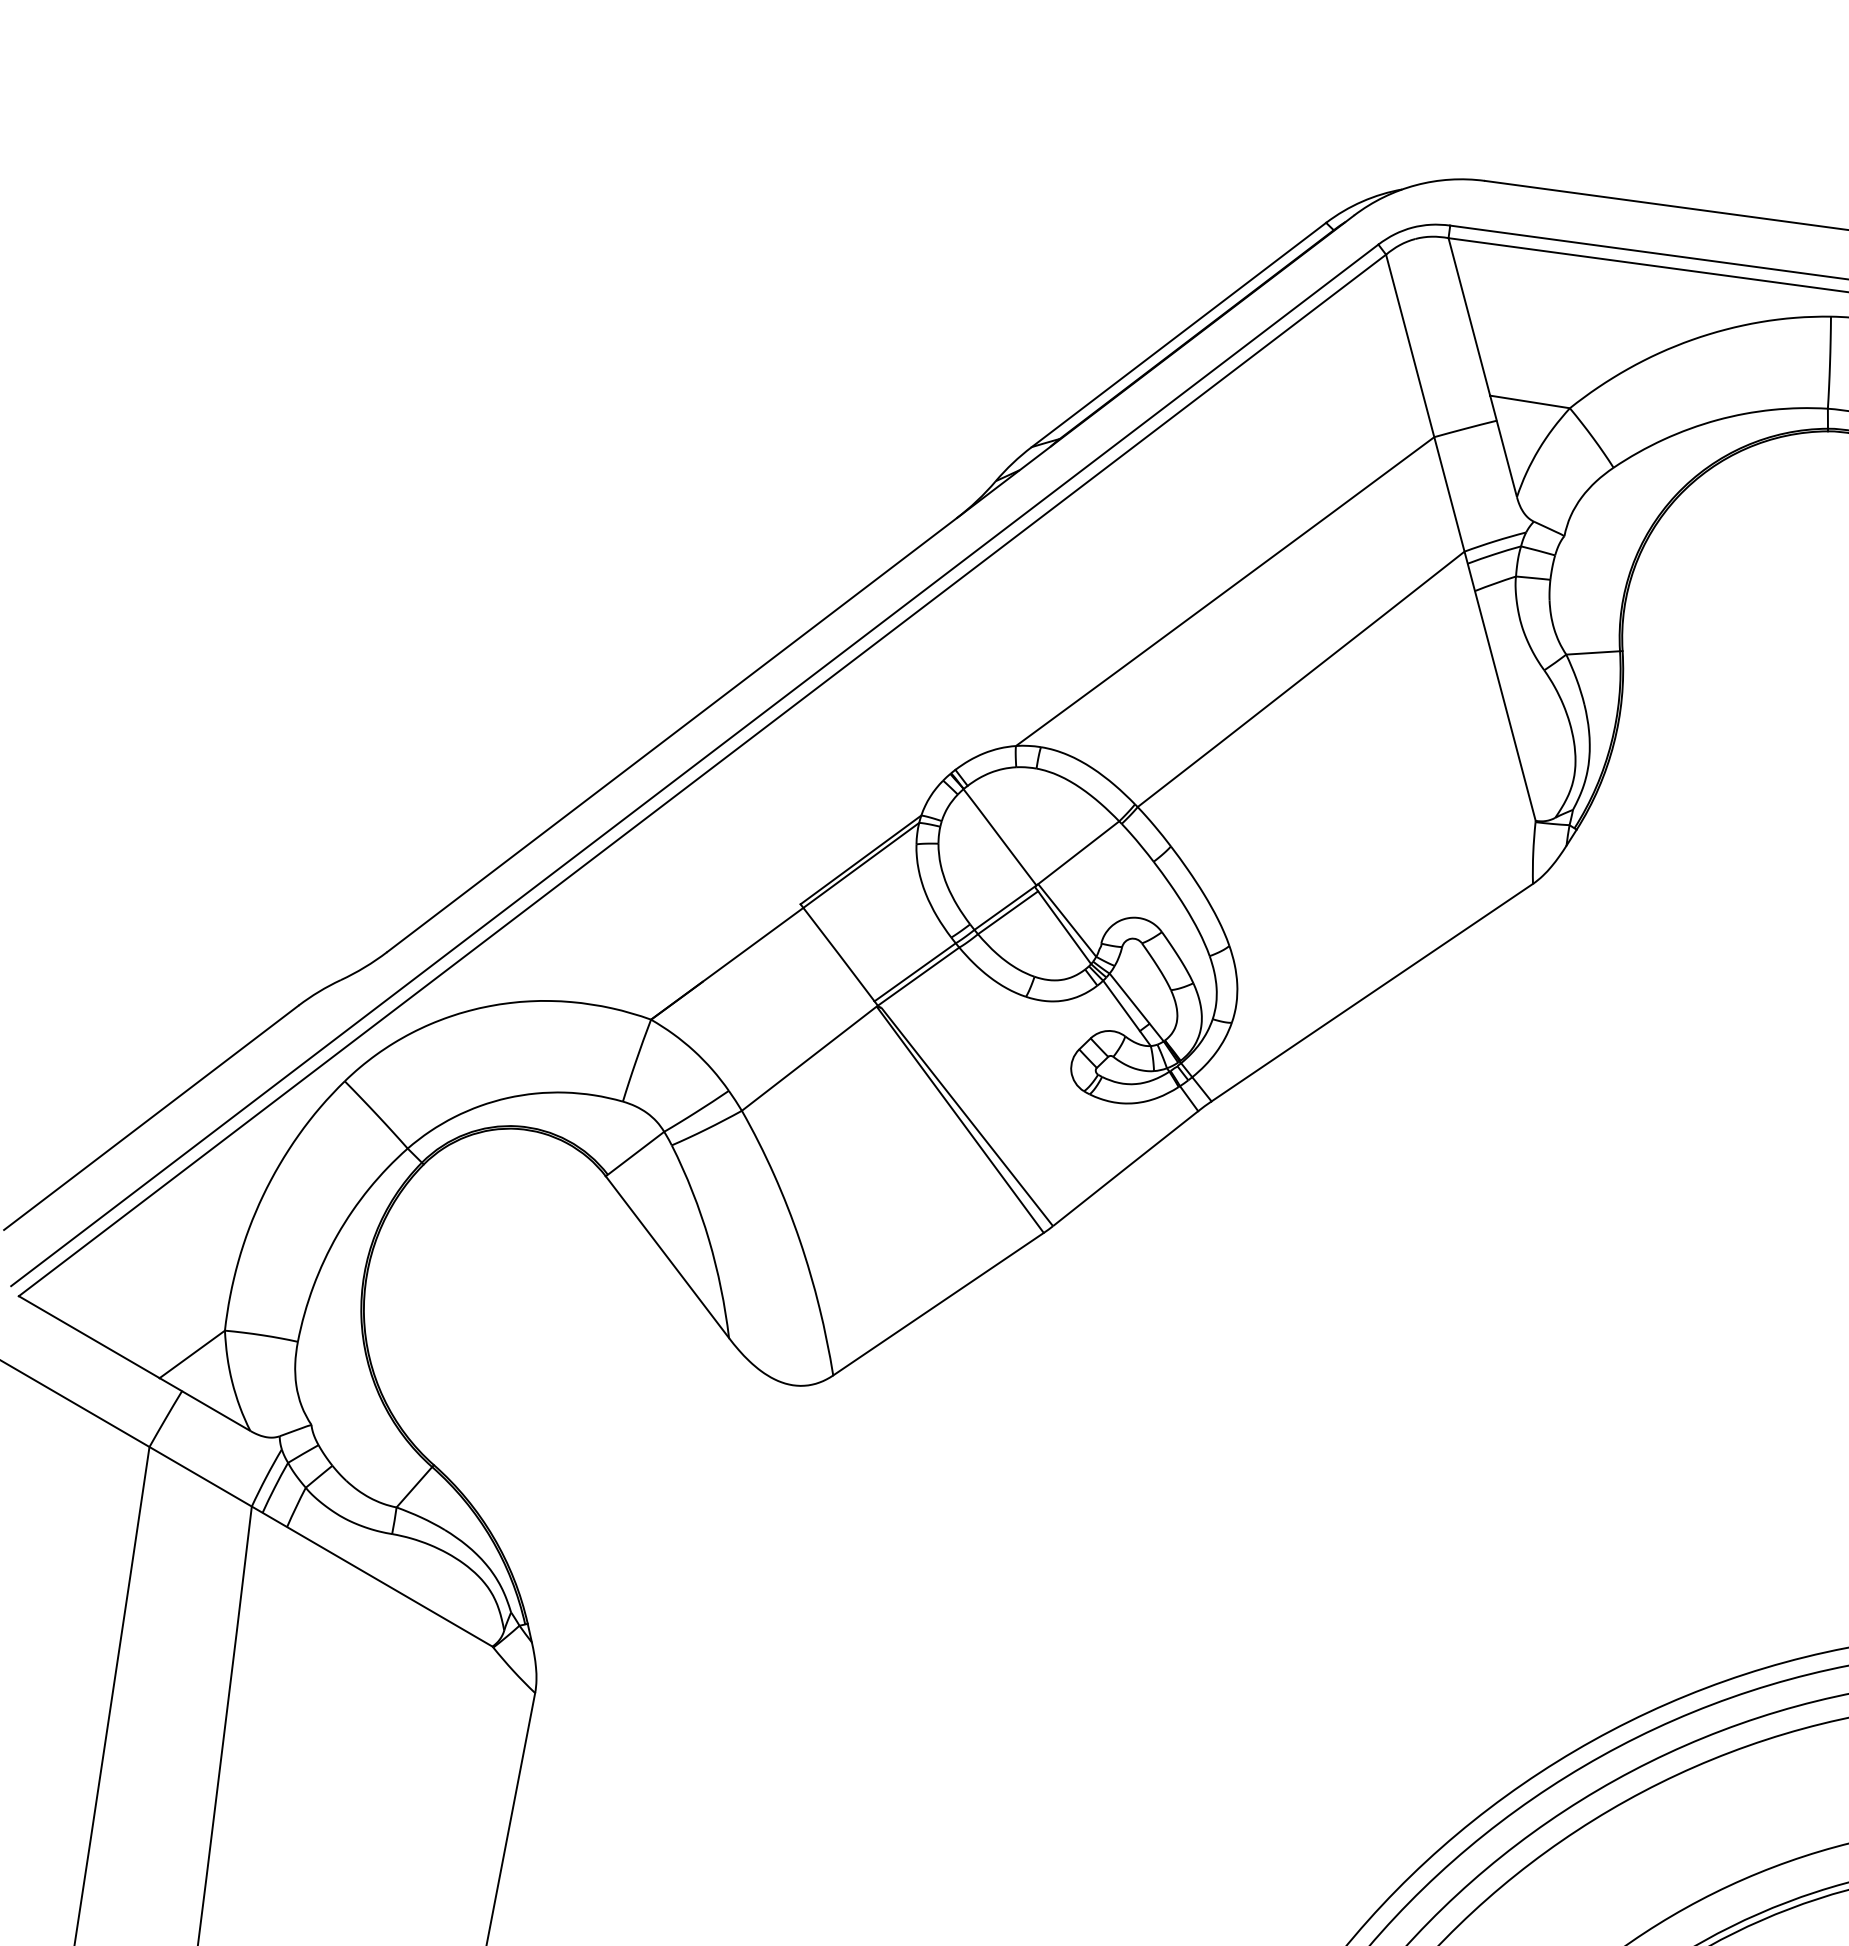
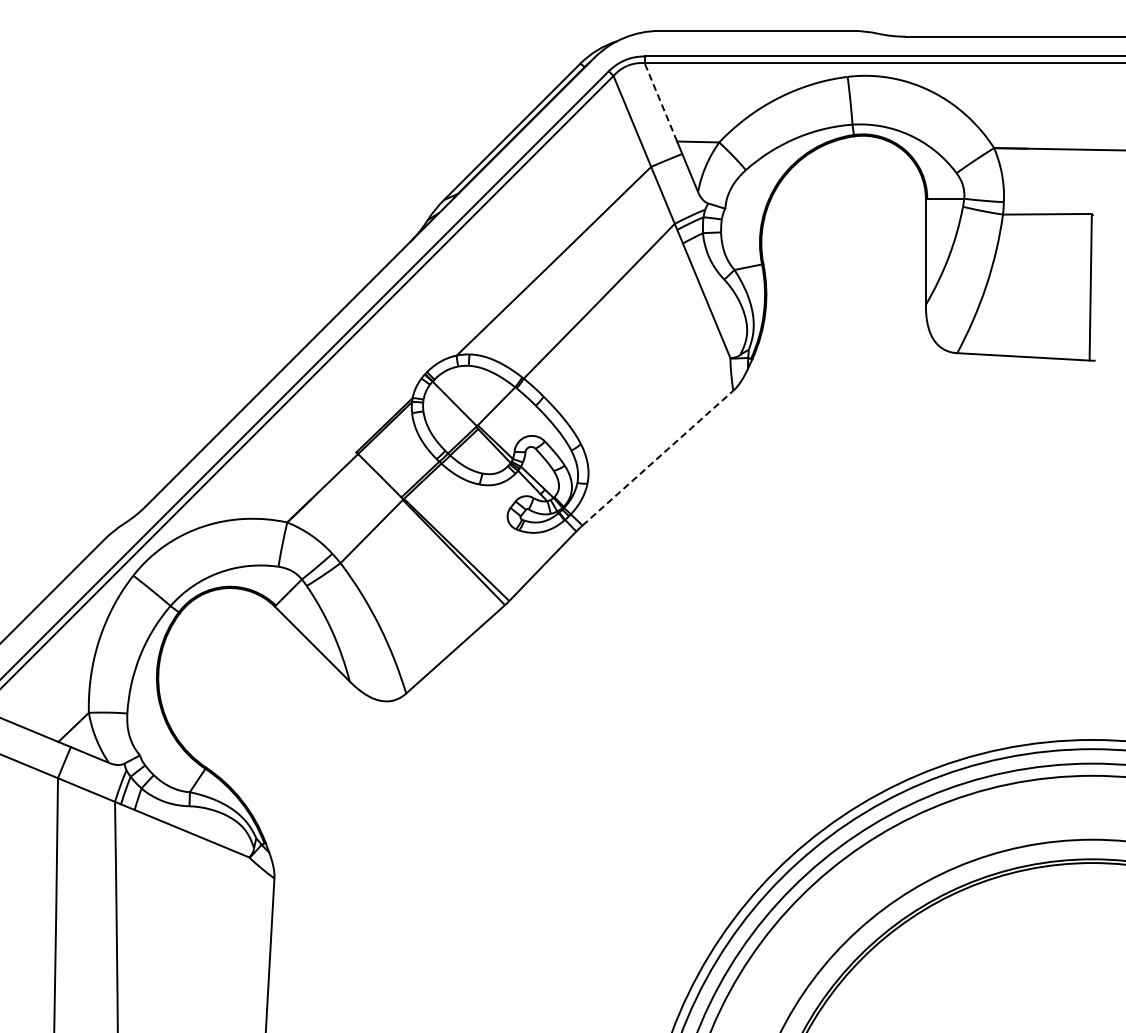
line: (1468, 315) -> (660, 101), solid -> dashed
line: (1373, 991) -> (658, 457), solid -> dashed

